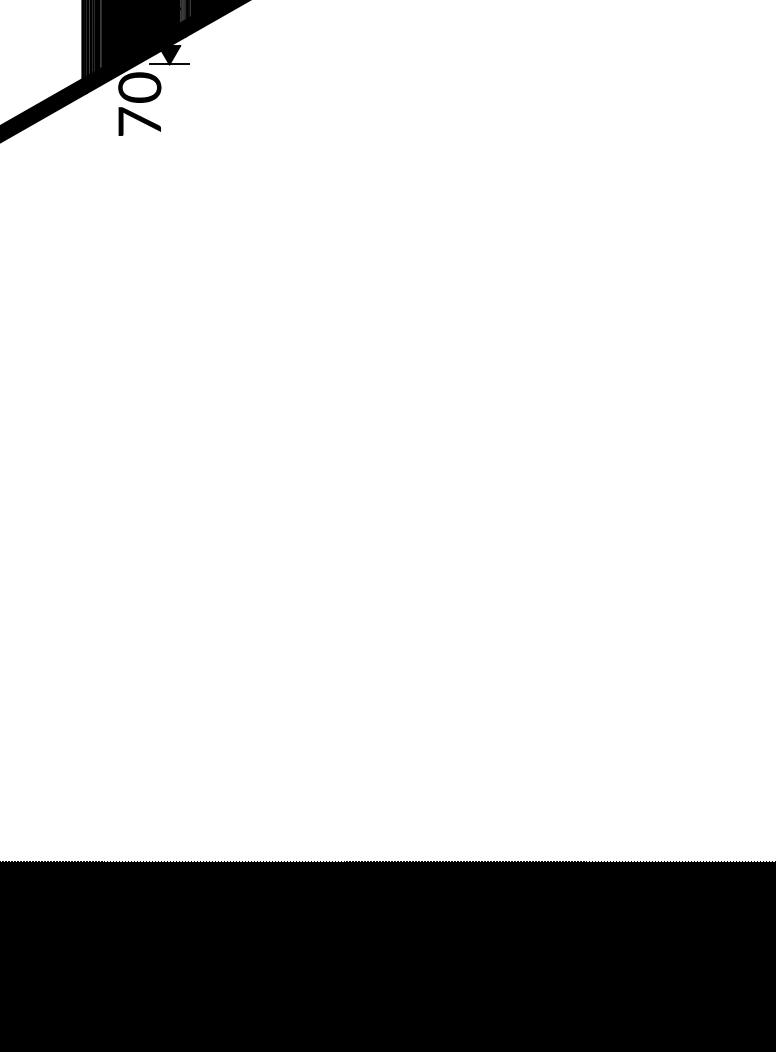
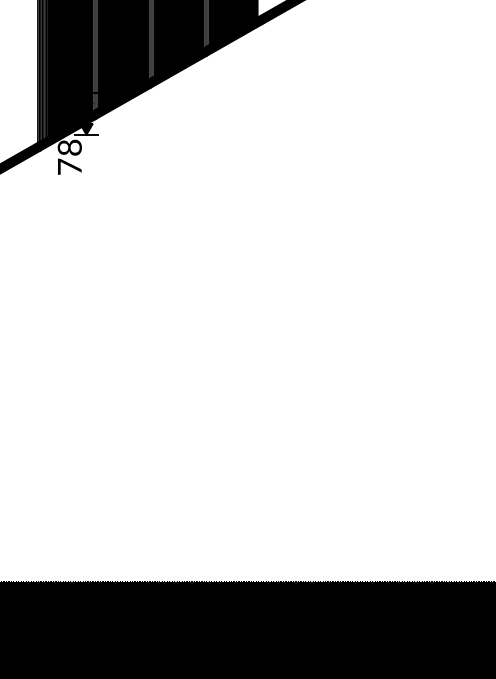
text: (141, 87) -> (70, 147), 70 -> 78

